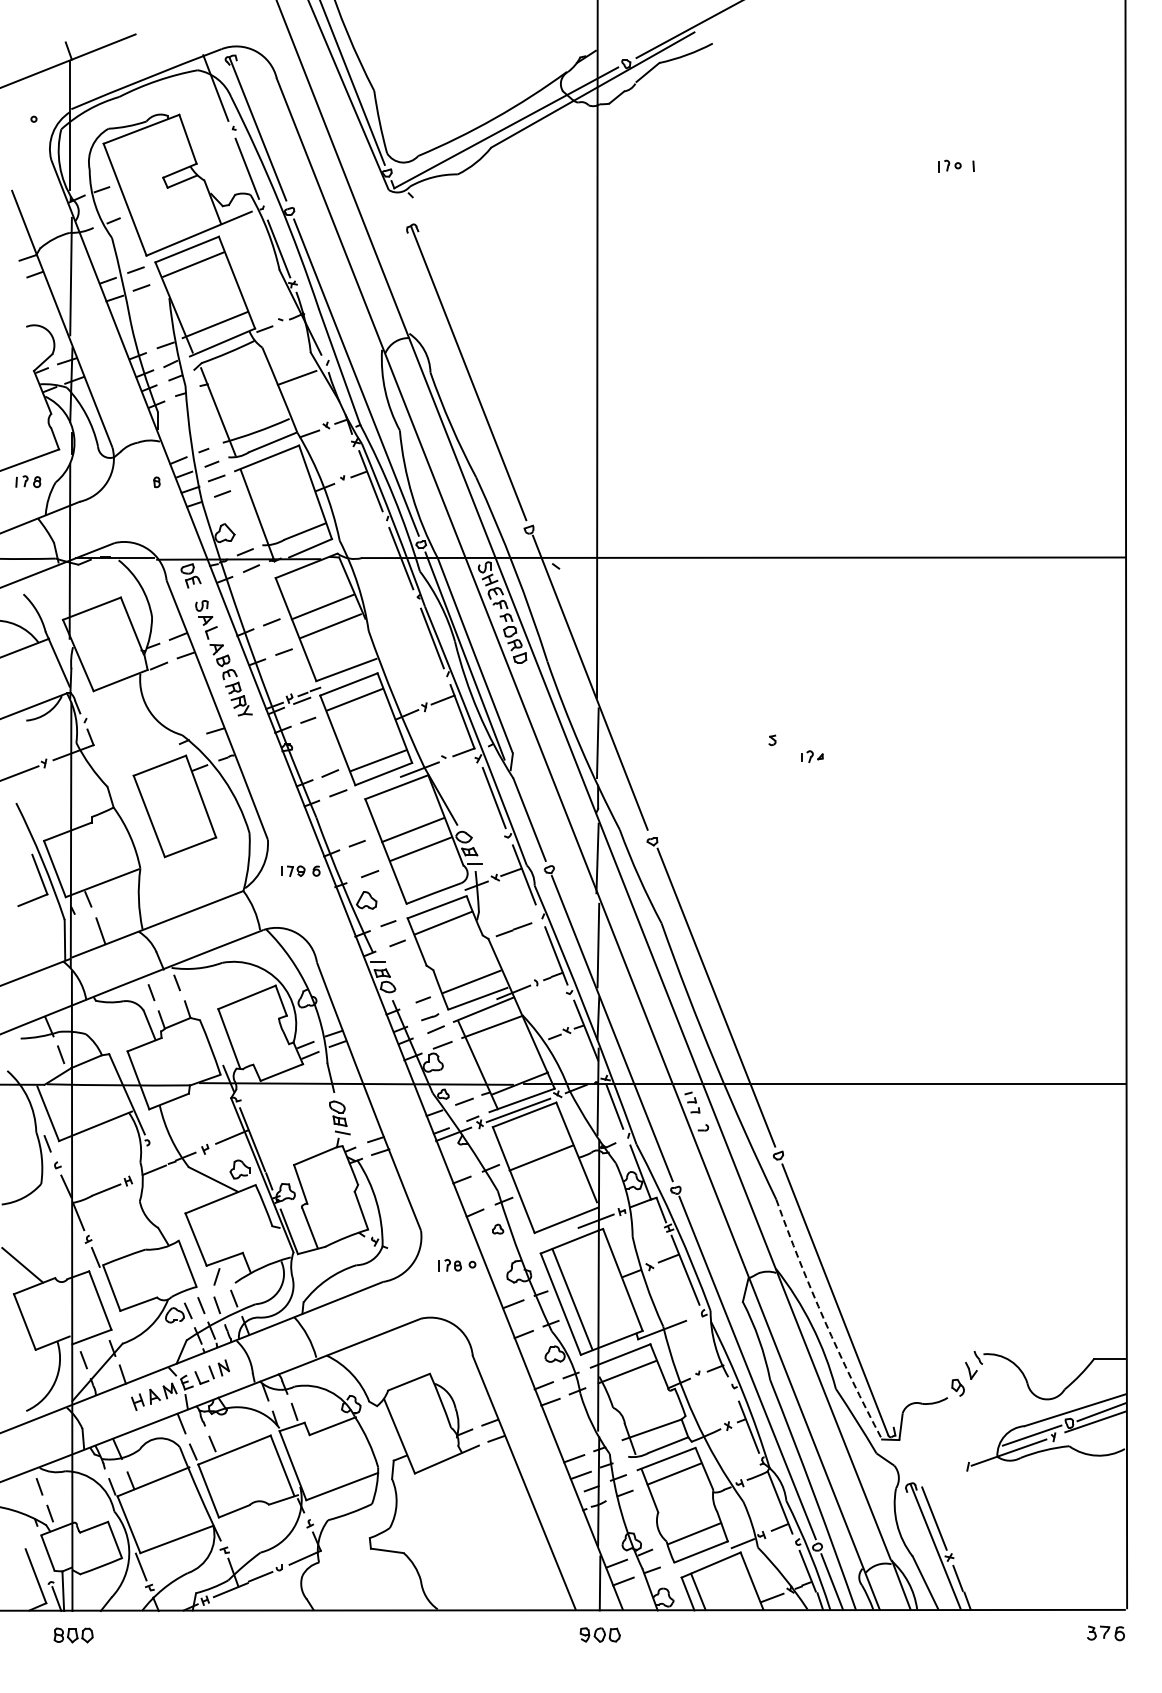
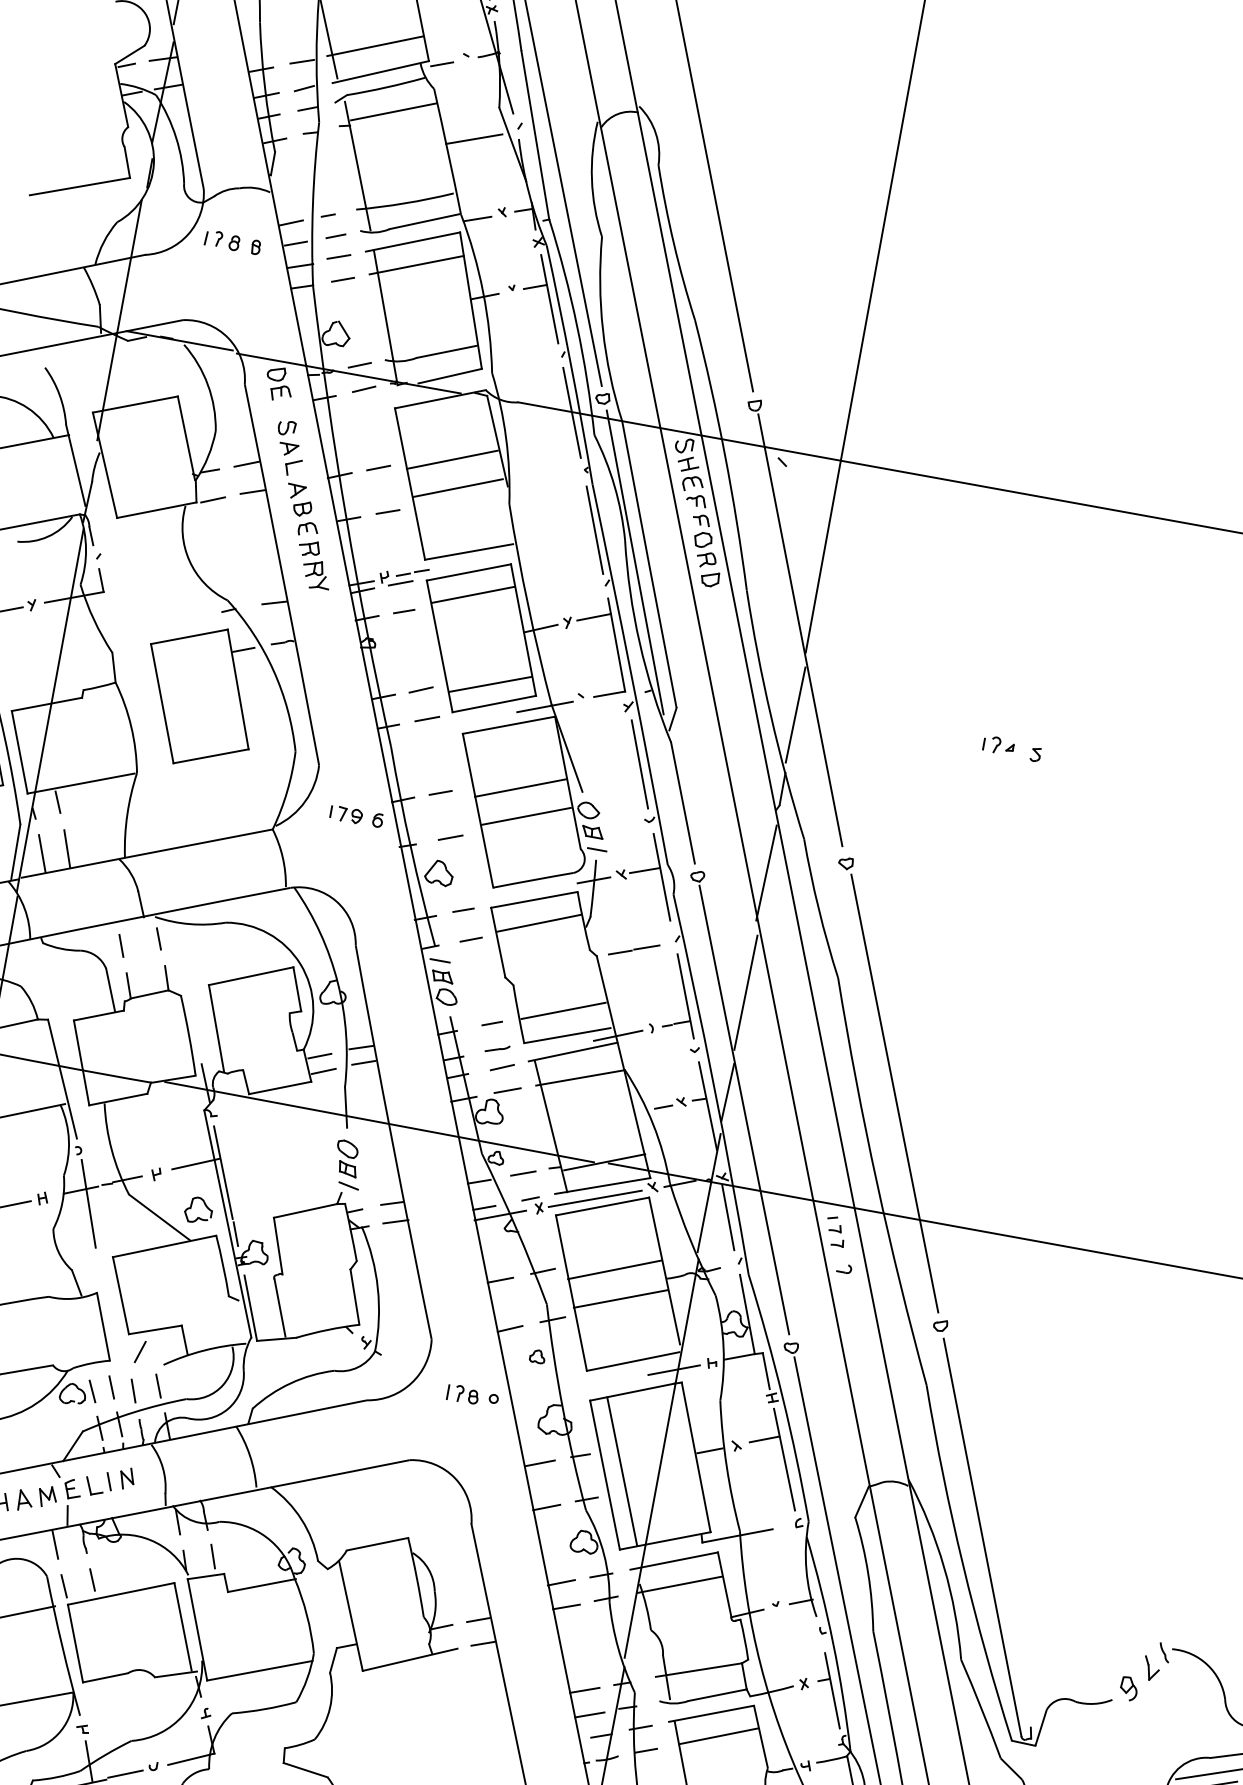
line: (236, 368) -> (393, 111), added
line: (272, 473) -> (416, 264), added
part: (28, 481) -> (222, 240), moved
part: (812, 756) -> (999, 745), moved
line: (83, 937) -> (41, 853), added
line: (549, 1177) -> (621, 1298), added
line: (161, 1178) -> (88, 1203), added
arc: (824, 1321) -> (962, 1564), dashed -> solid

